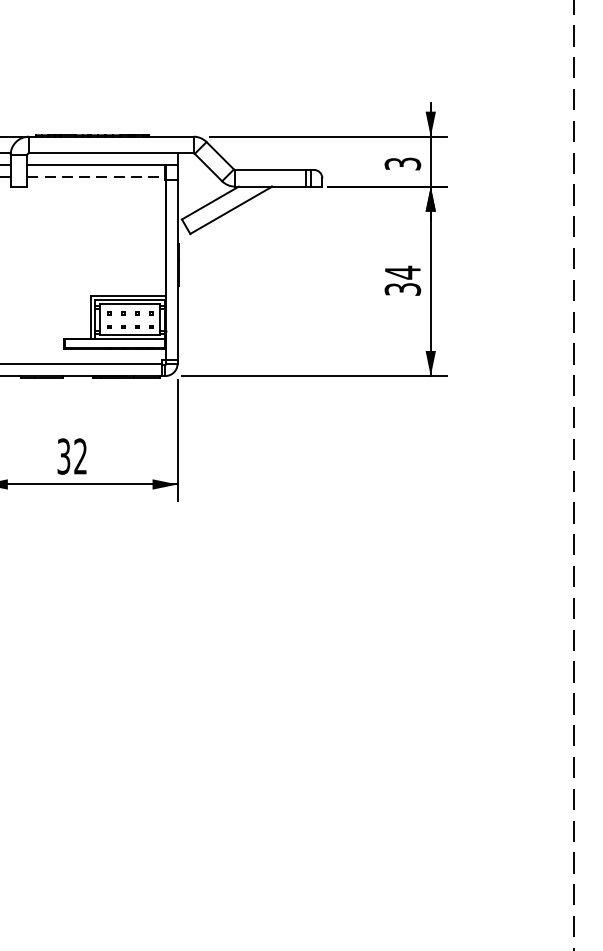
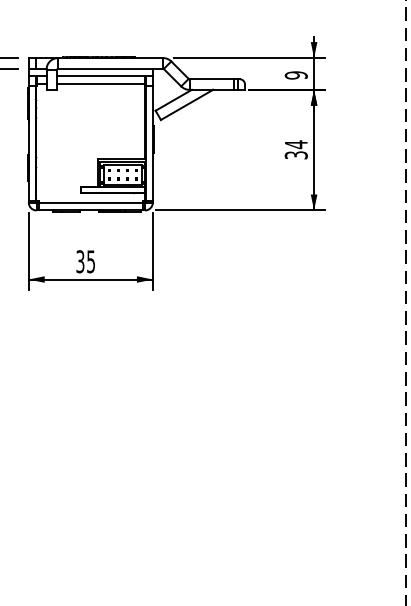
text: (401, 164) -> (295, 75), 3 -> 9
line: (96, 176) -> (101, 83), dashed -> solid
text: (79, 456) -> (90, 261), 32 -> 35

